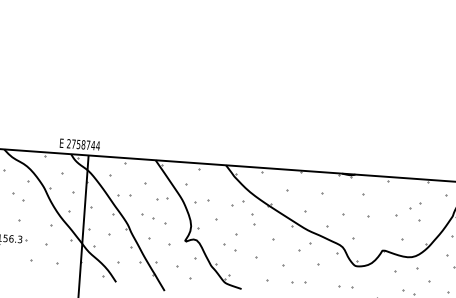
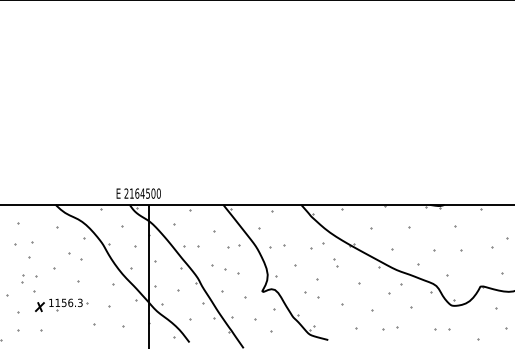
text: (86, 144) -> (145, 193), 2758744 -> 2164500
part: (253, 219) -> (335, 262), size x0.62

